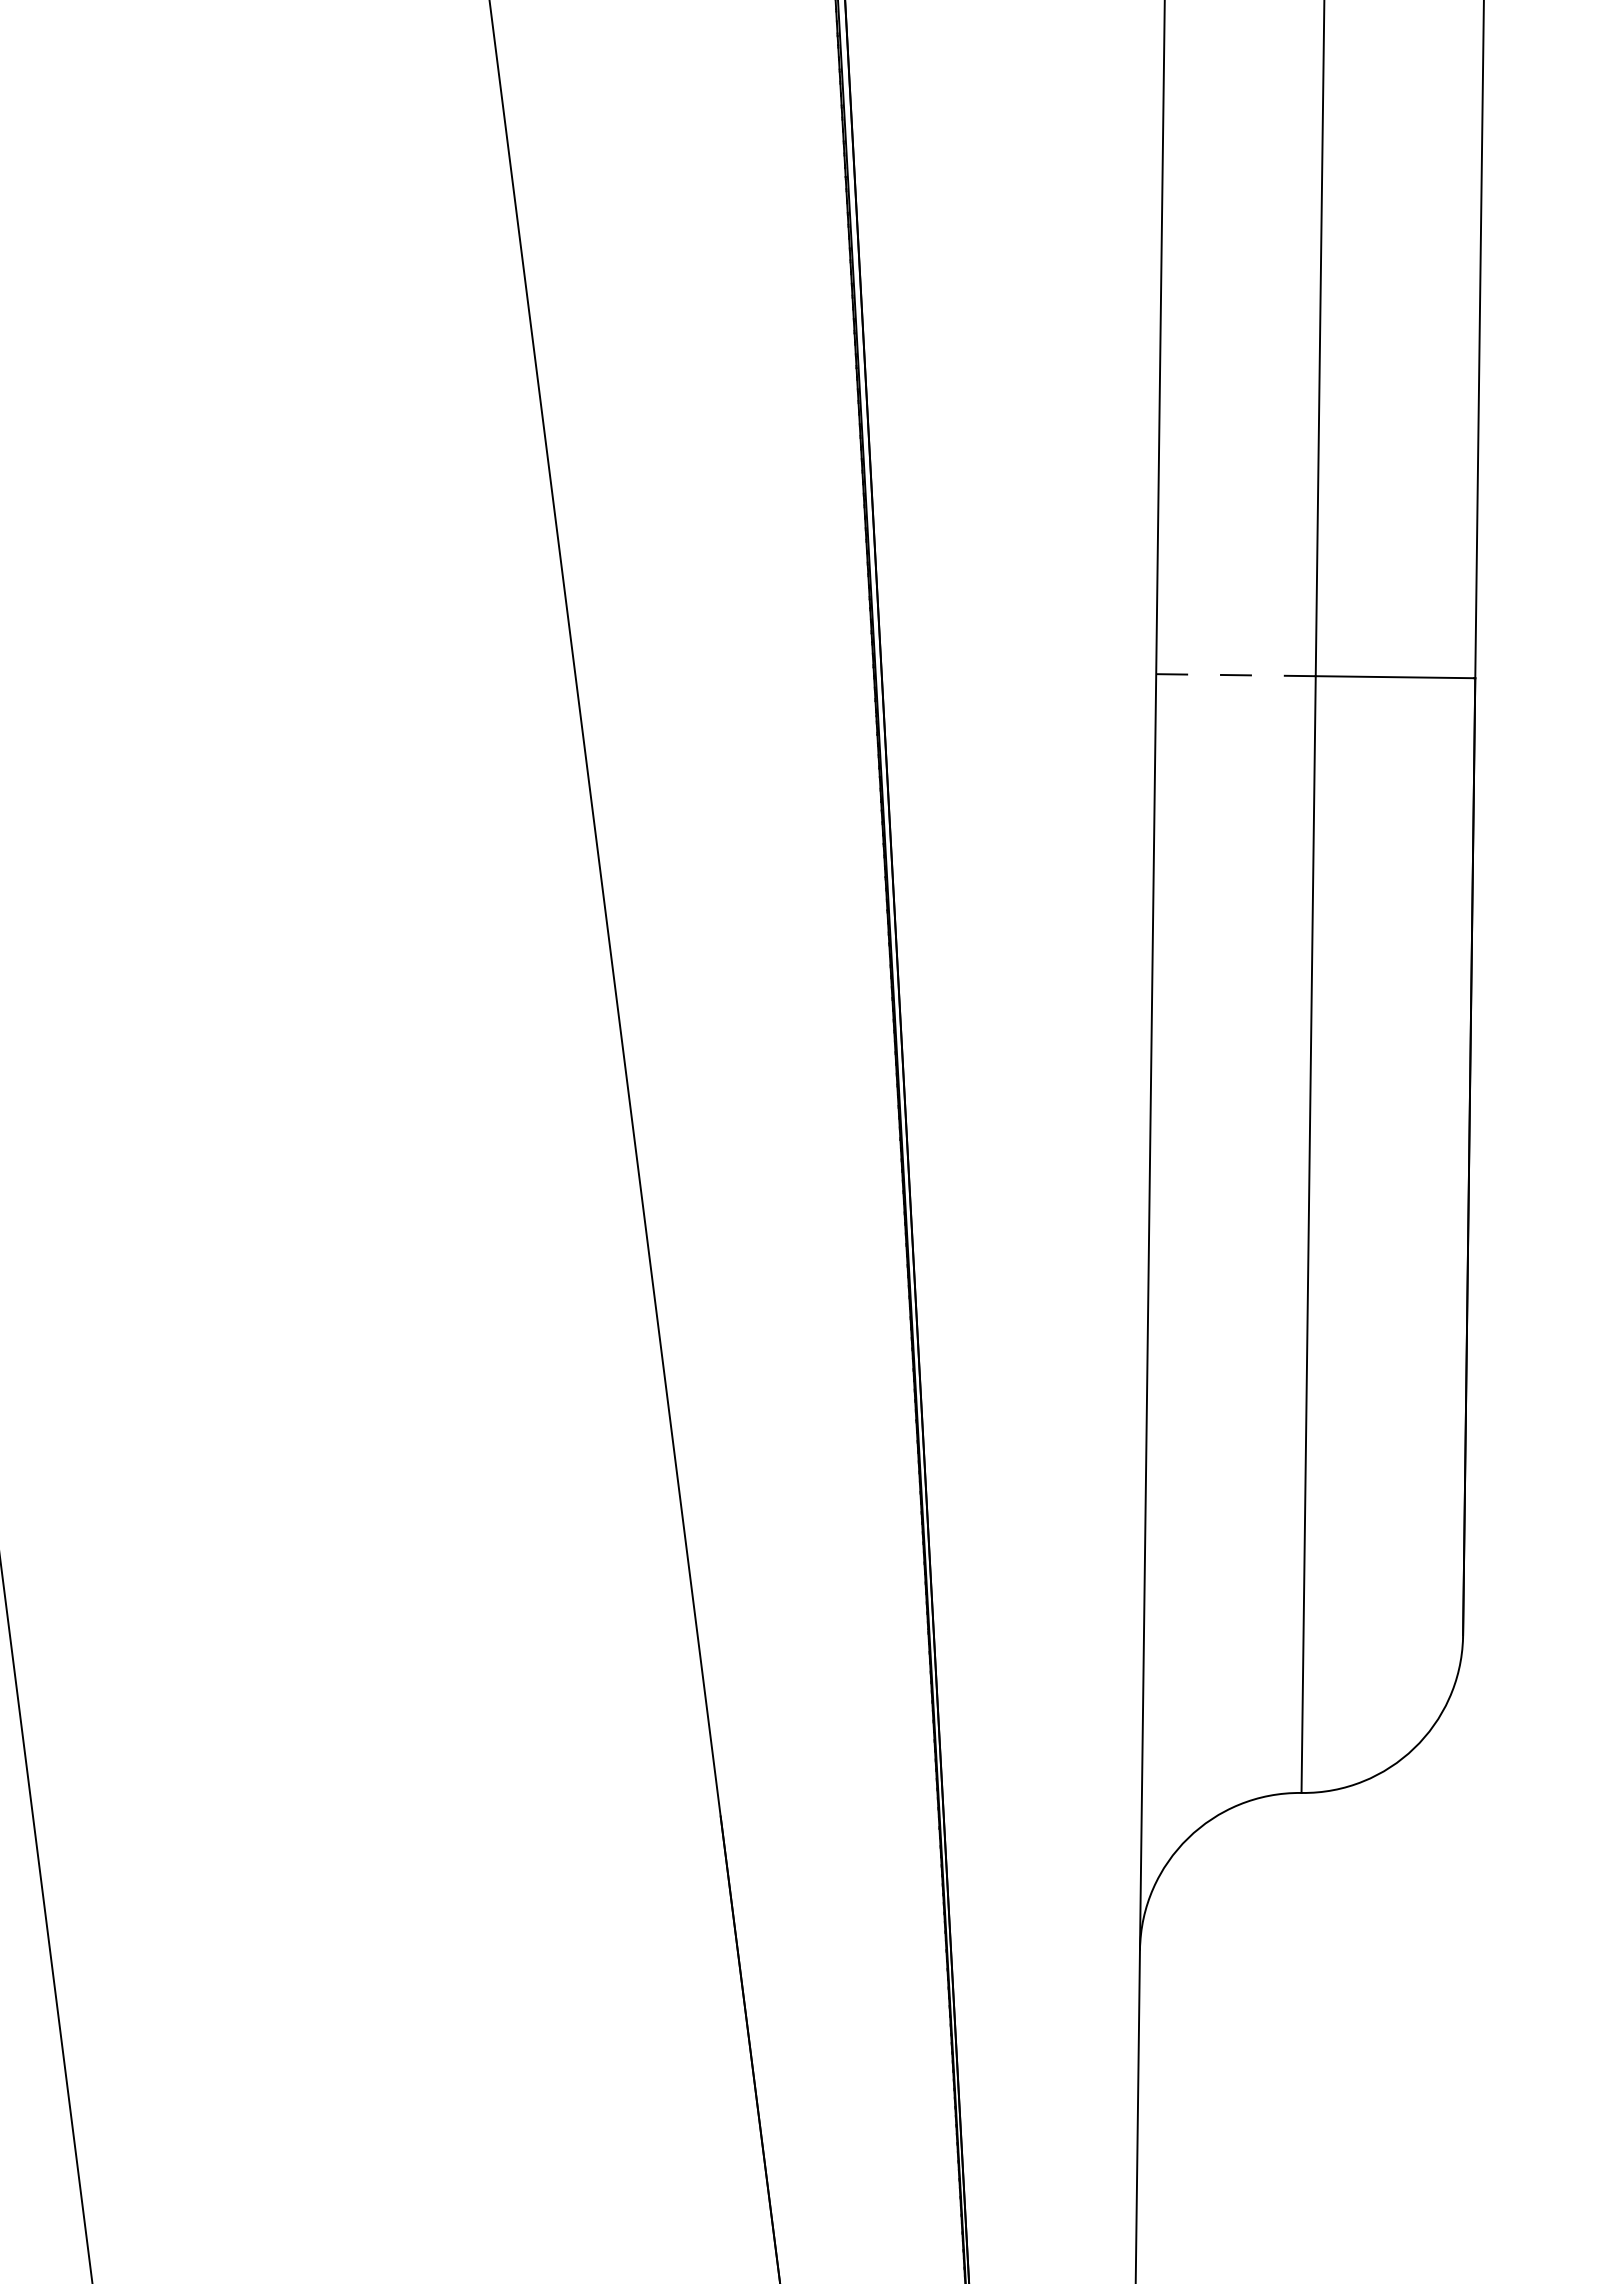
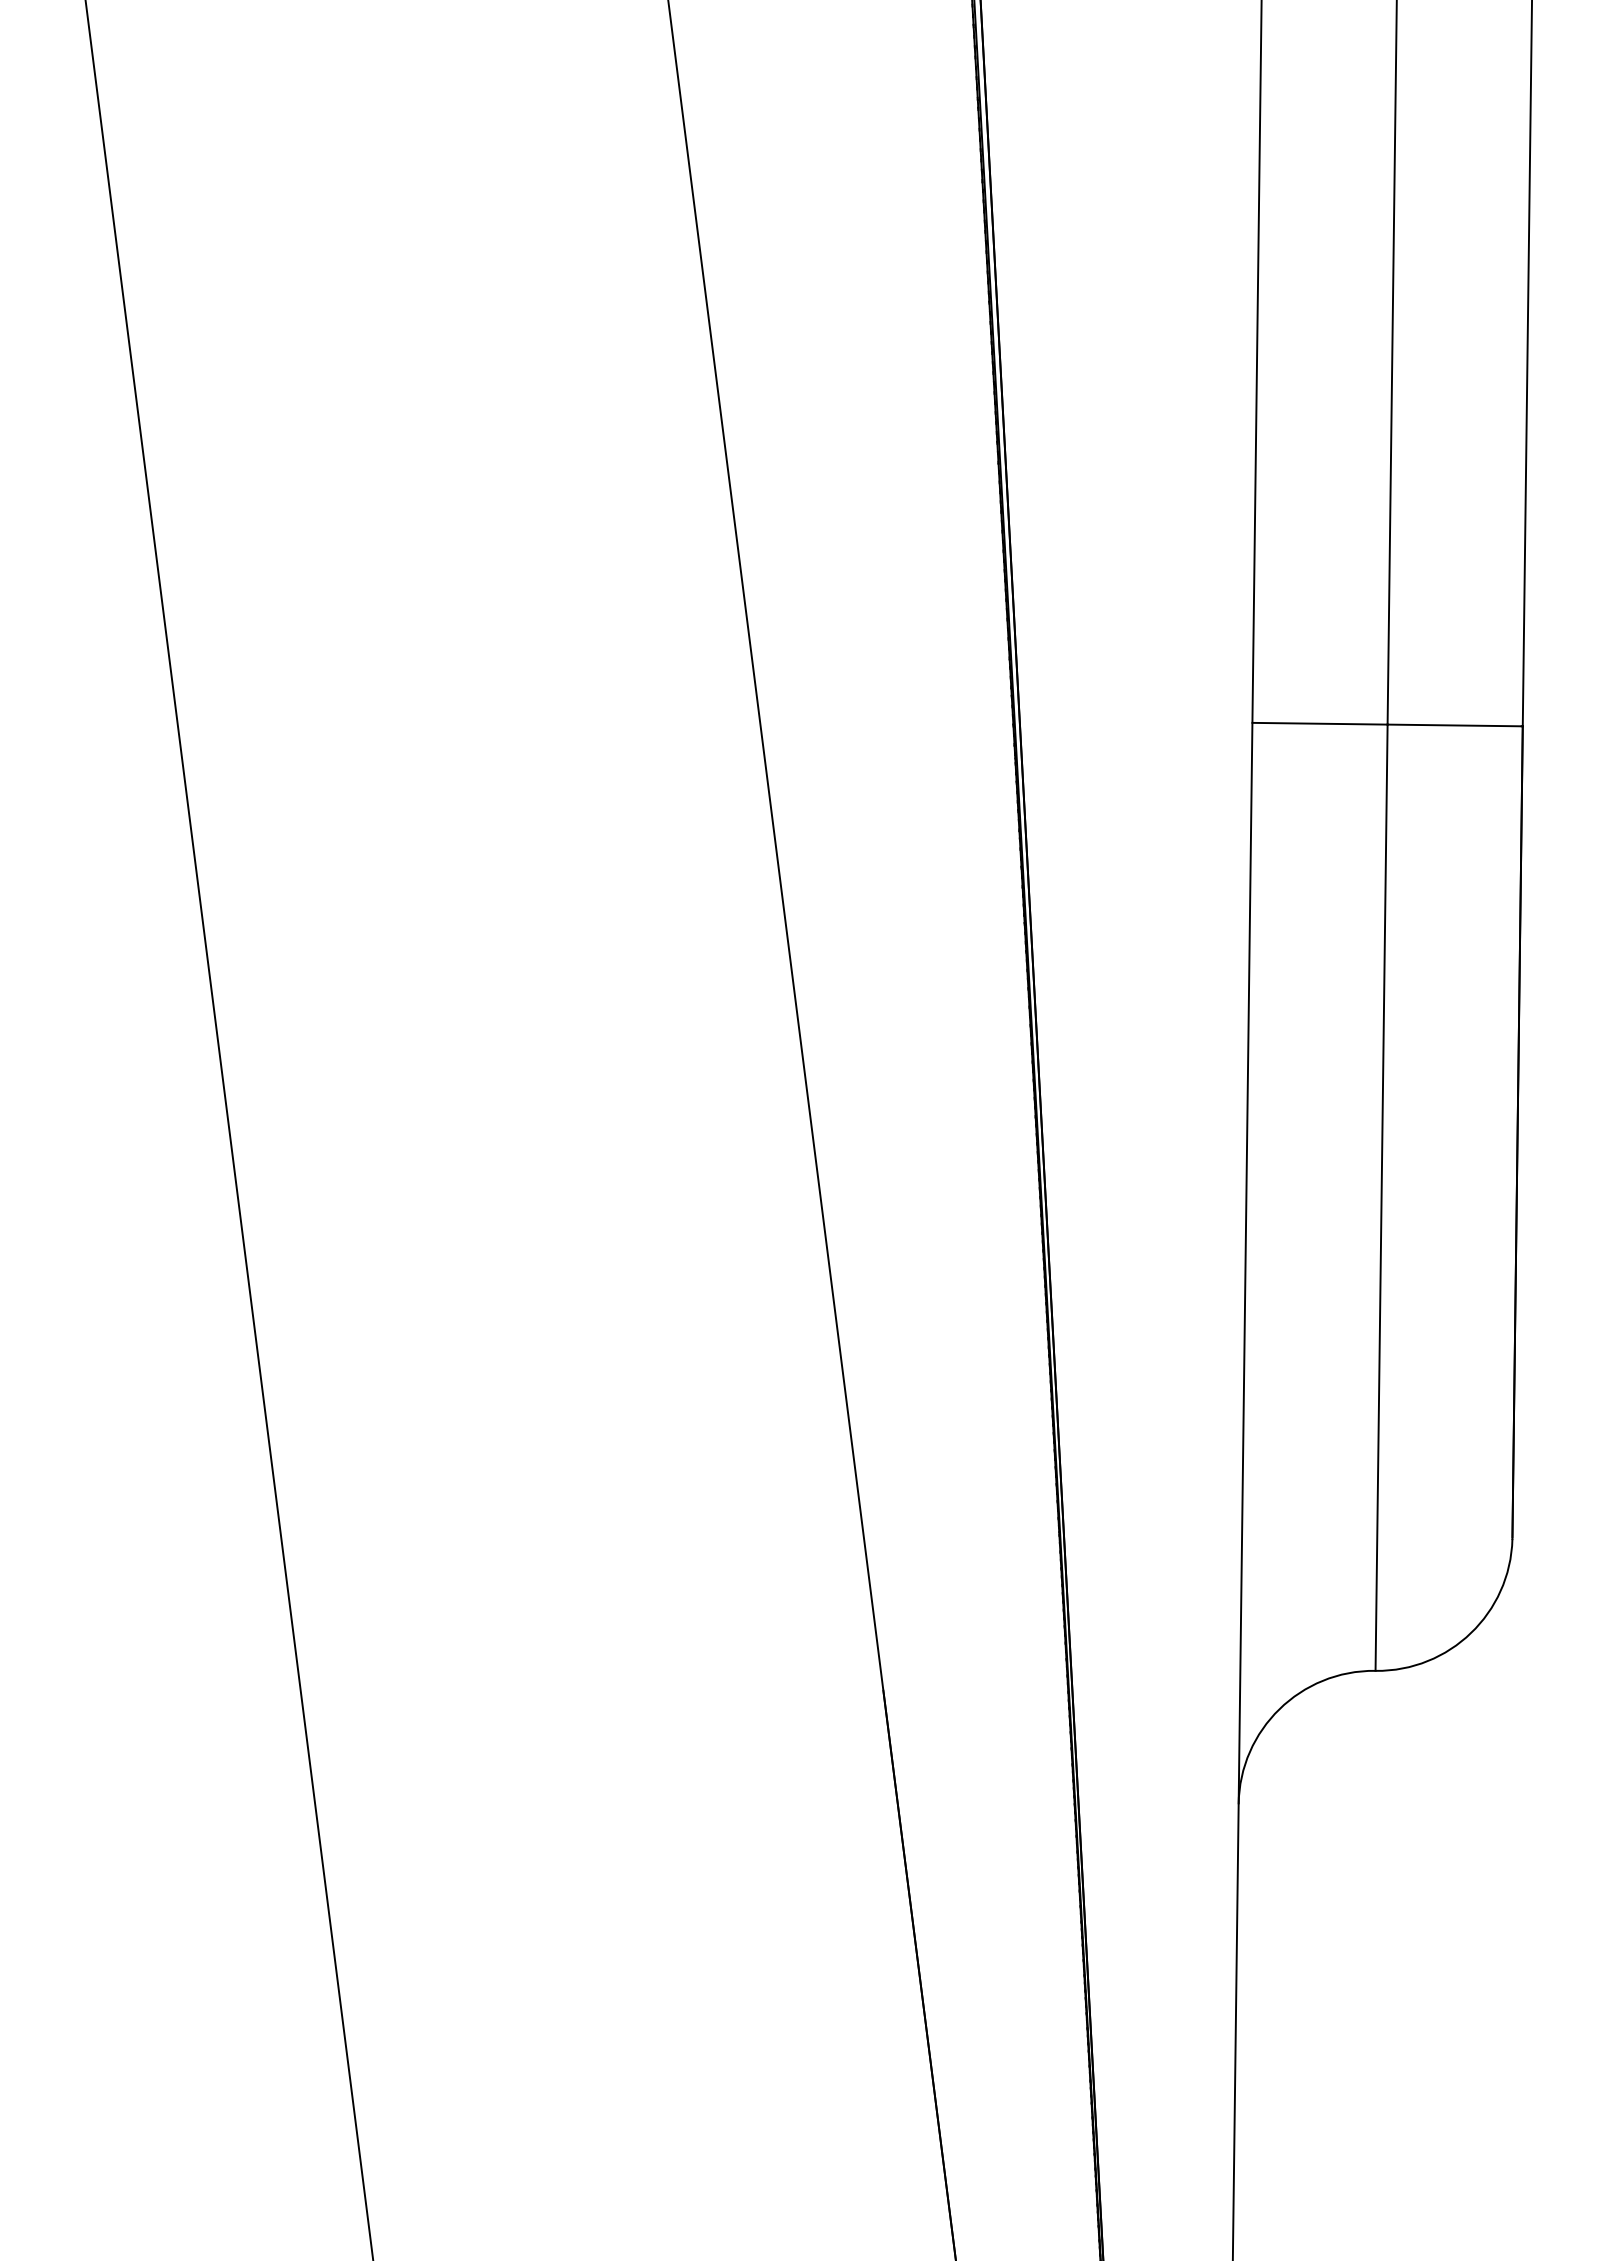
line: (1236, 674) -> (1320, 723), dashed -> solid

